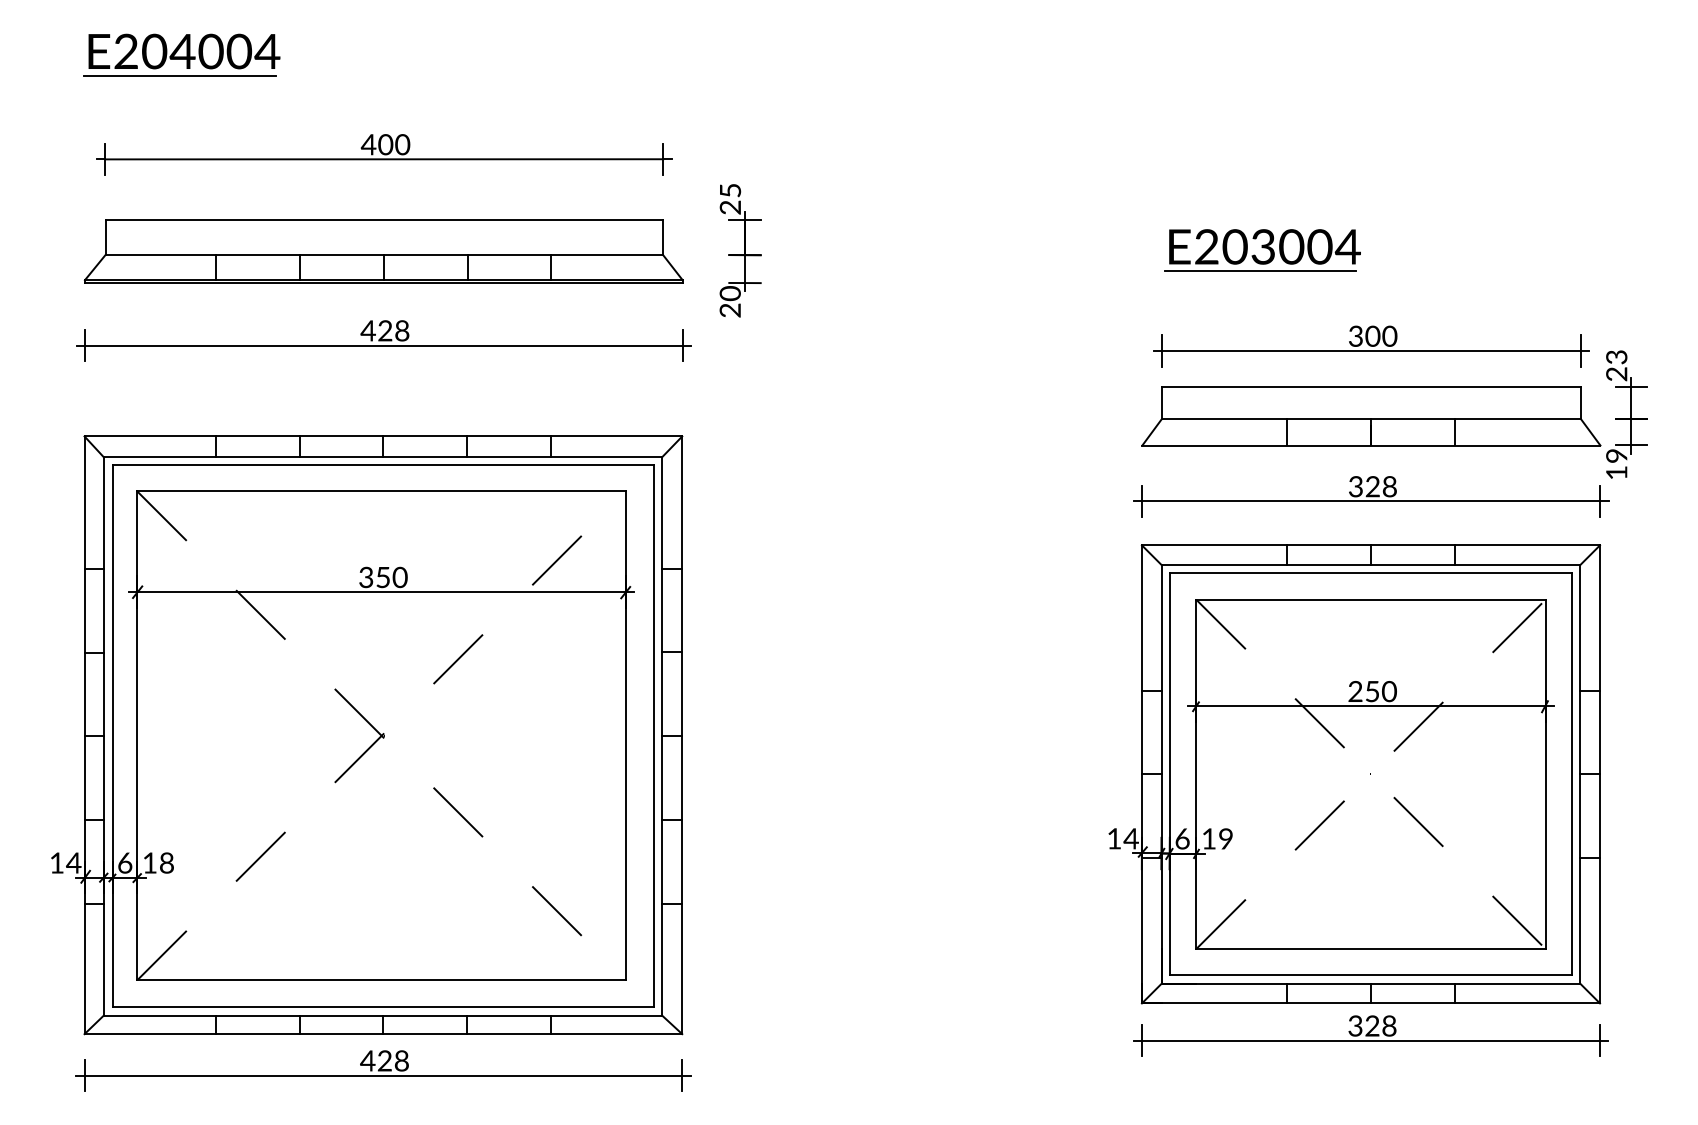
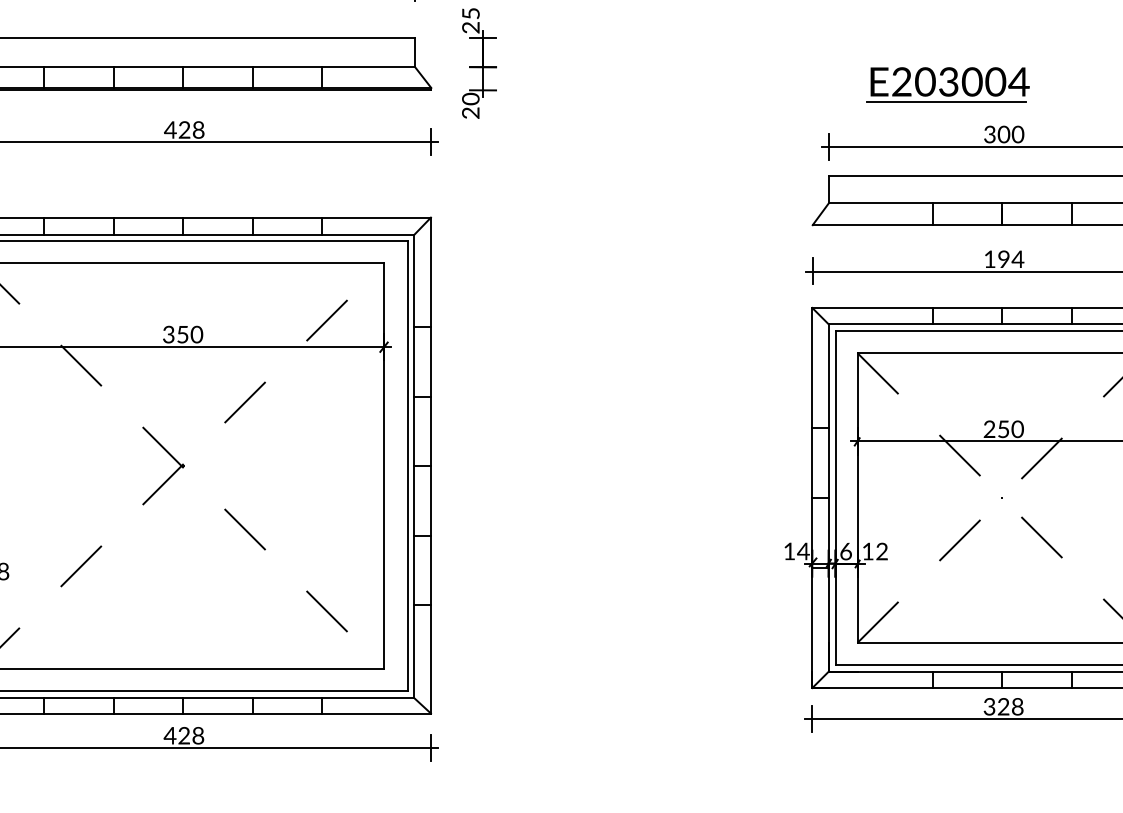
part: (1262, 250) -> (948, 84), moved
text: (1373, 486) -> (1004, 259), 328 -> 194
text: (1225, 839) -> (881, 552), 19 -> 12

